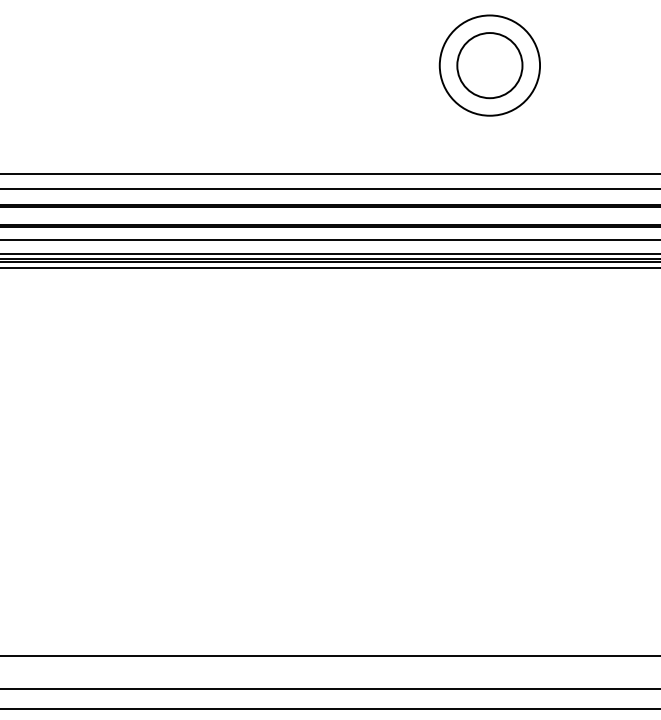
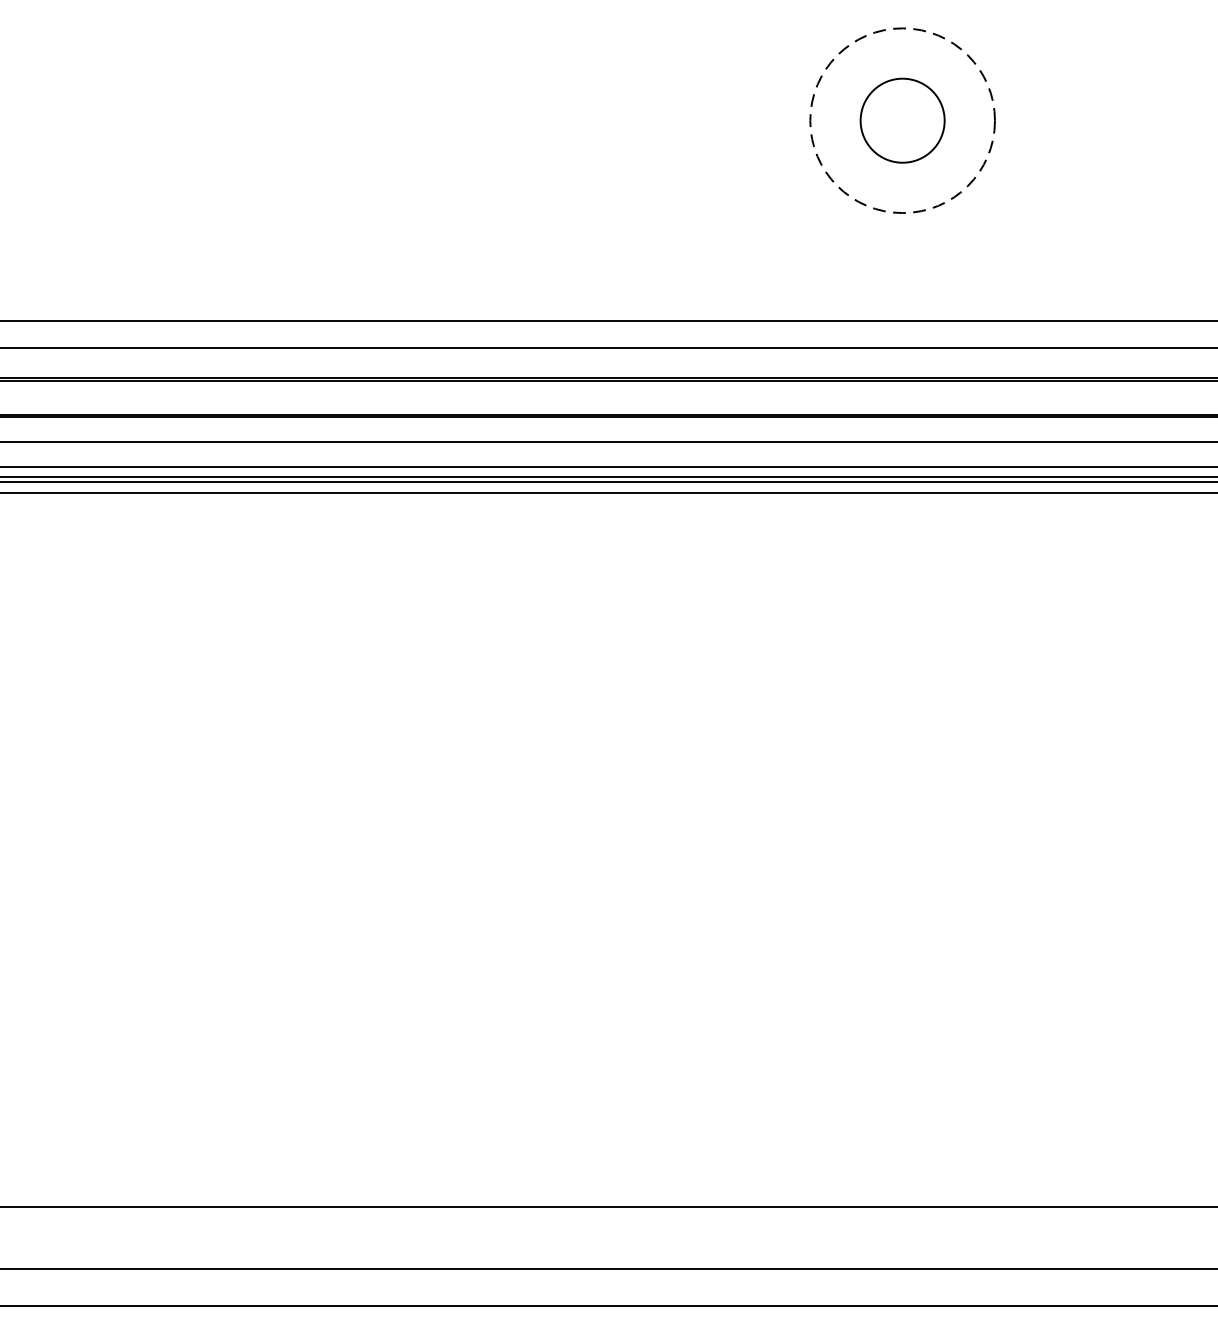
circle: (489, 65) -> (901, 120), size x0.7
circle: (489, 65) -> (901, 120), solid -> dashed

